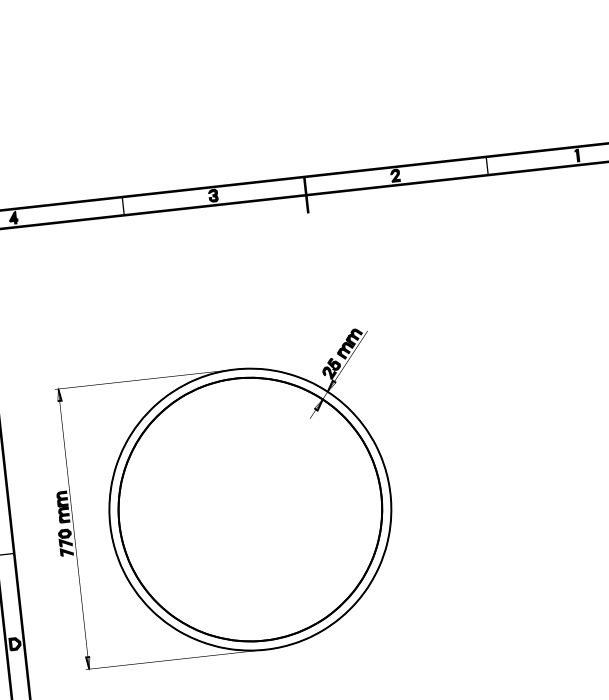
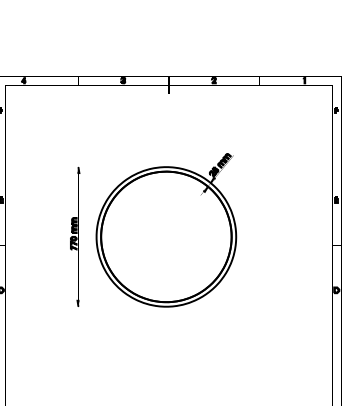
part: (223, 499) -> (153, 230), moved

